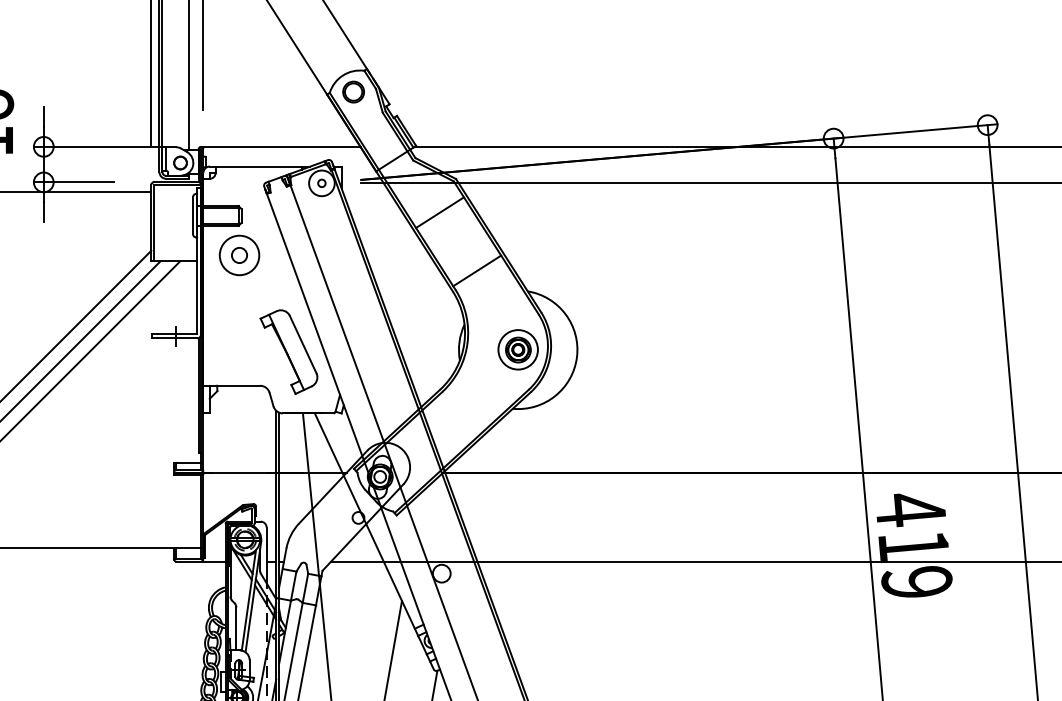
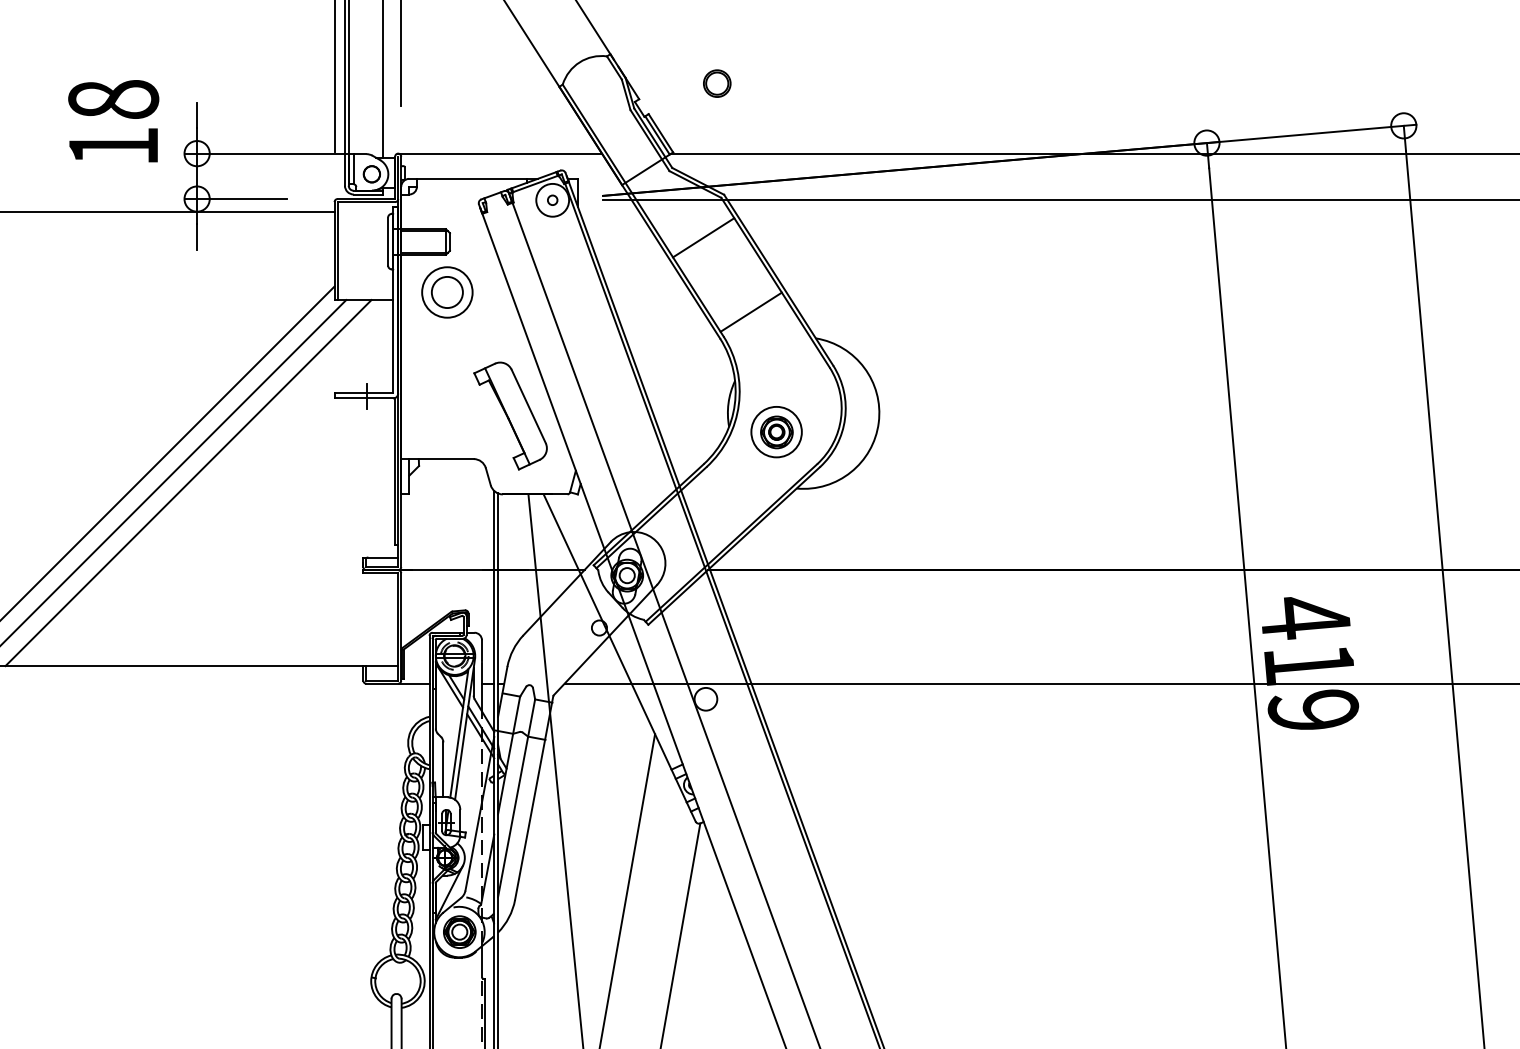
part: (353, 91) -> (717, 83), moved
circle: (239, 255) -> (447, 292), size x1.6
part: (518, 350) -> (776, 432), moved

